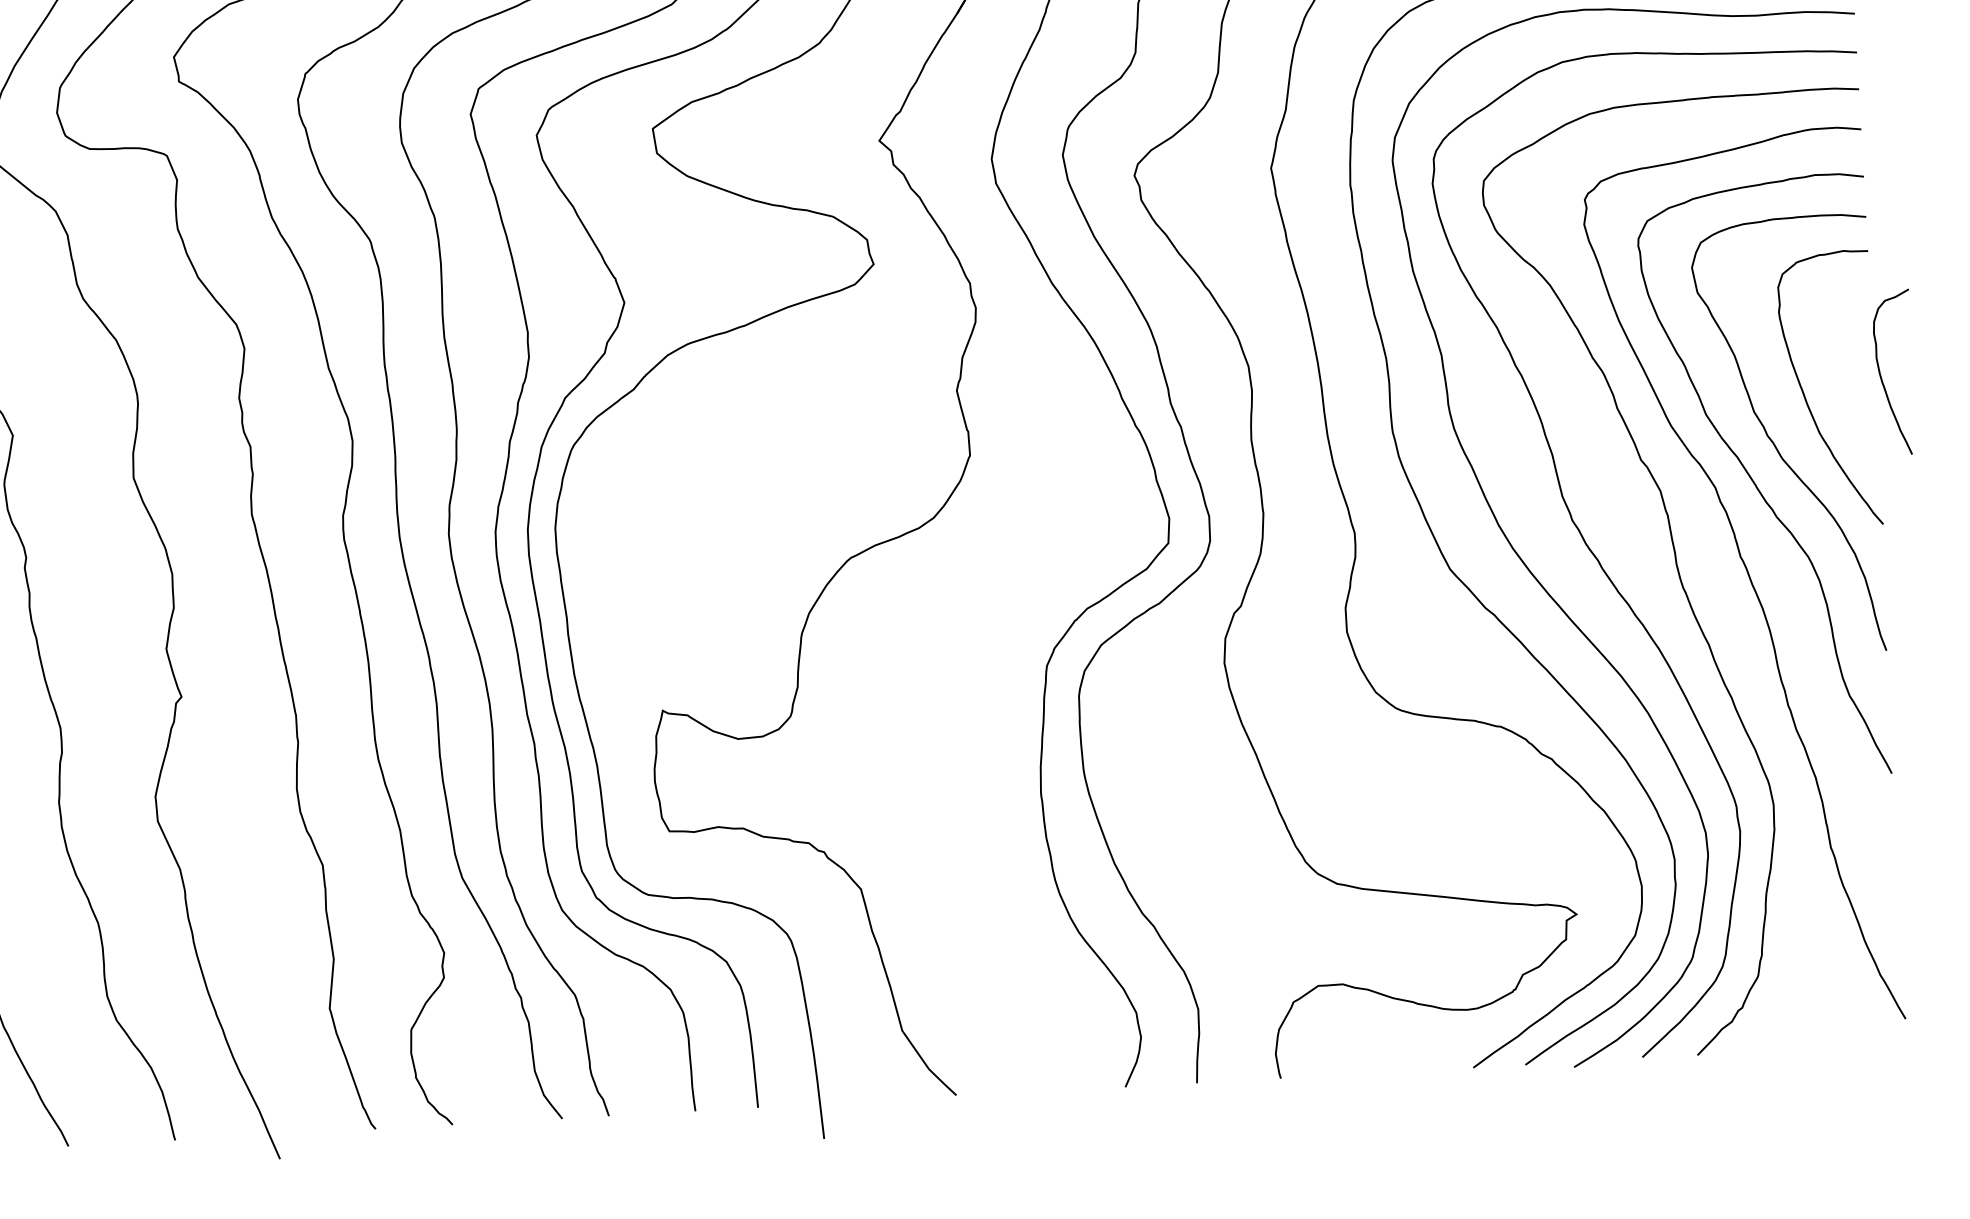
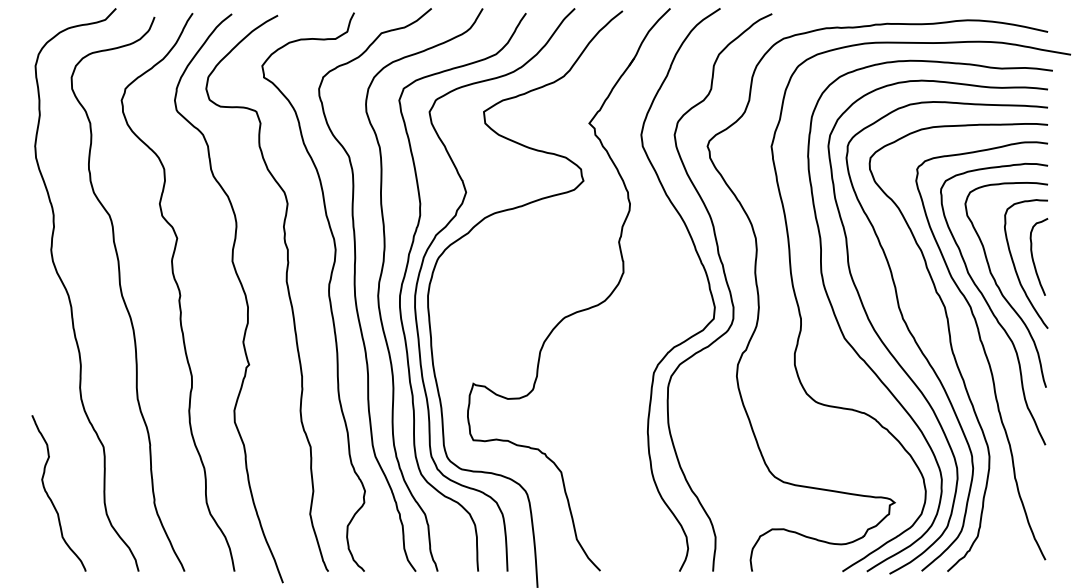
curve: (1882, 371) -> (1033, 256), moved

